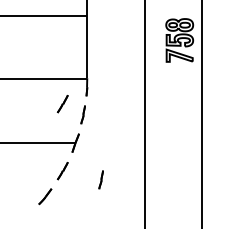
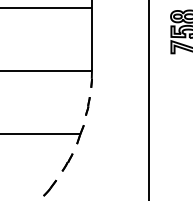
line: (62, 104) -> (67, 95), removed
line: (100, 179) -> (105, 170), removed

